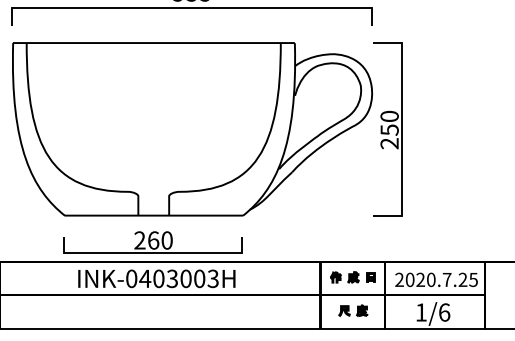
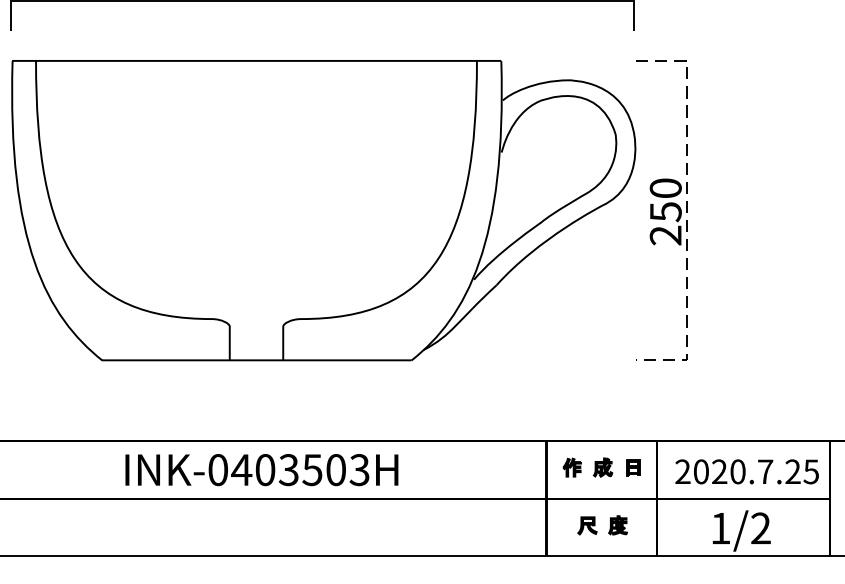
line: (401, 129) -> (686, 210), solid -> dashed
part: (152, 242) -> (254, 406), removed
text: (185, 278) -> (311, 469), INK-0403003H -> INK-0403503H
text: (444, 312) -> (760, 528), 1/6 -> 1/2

